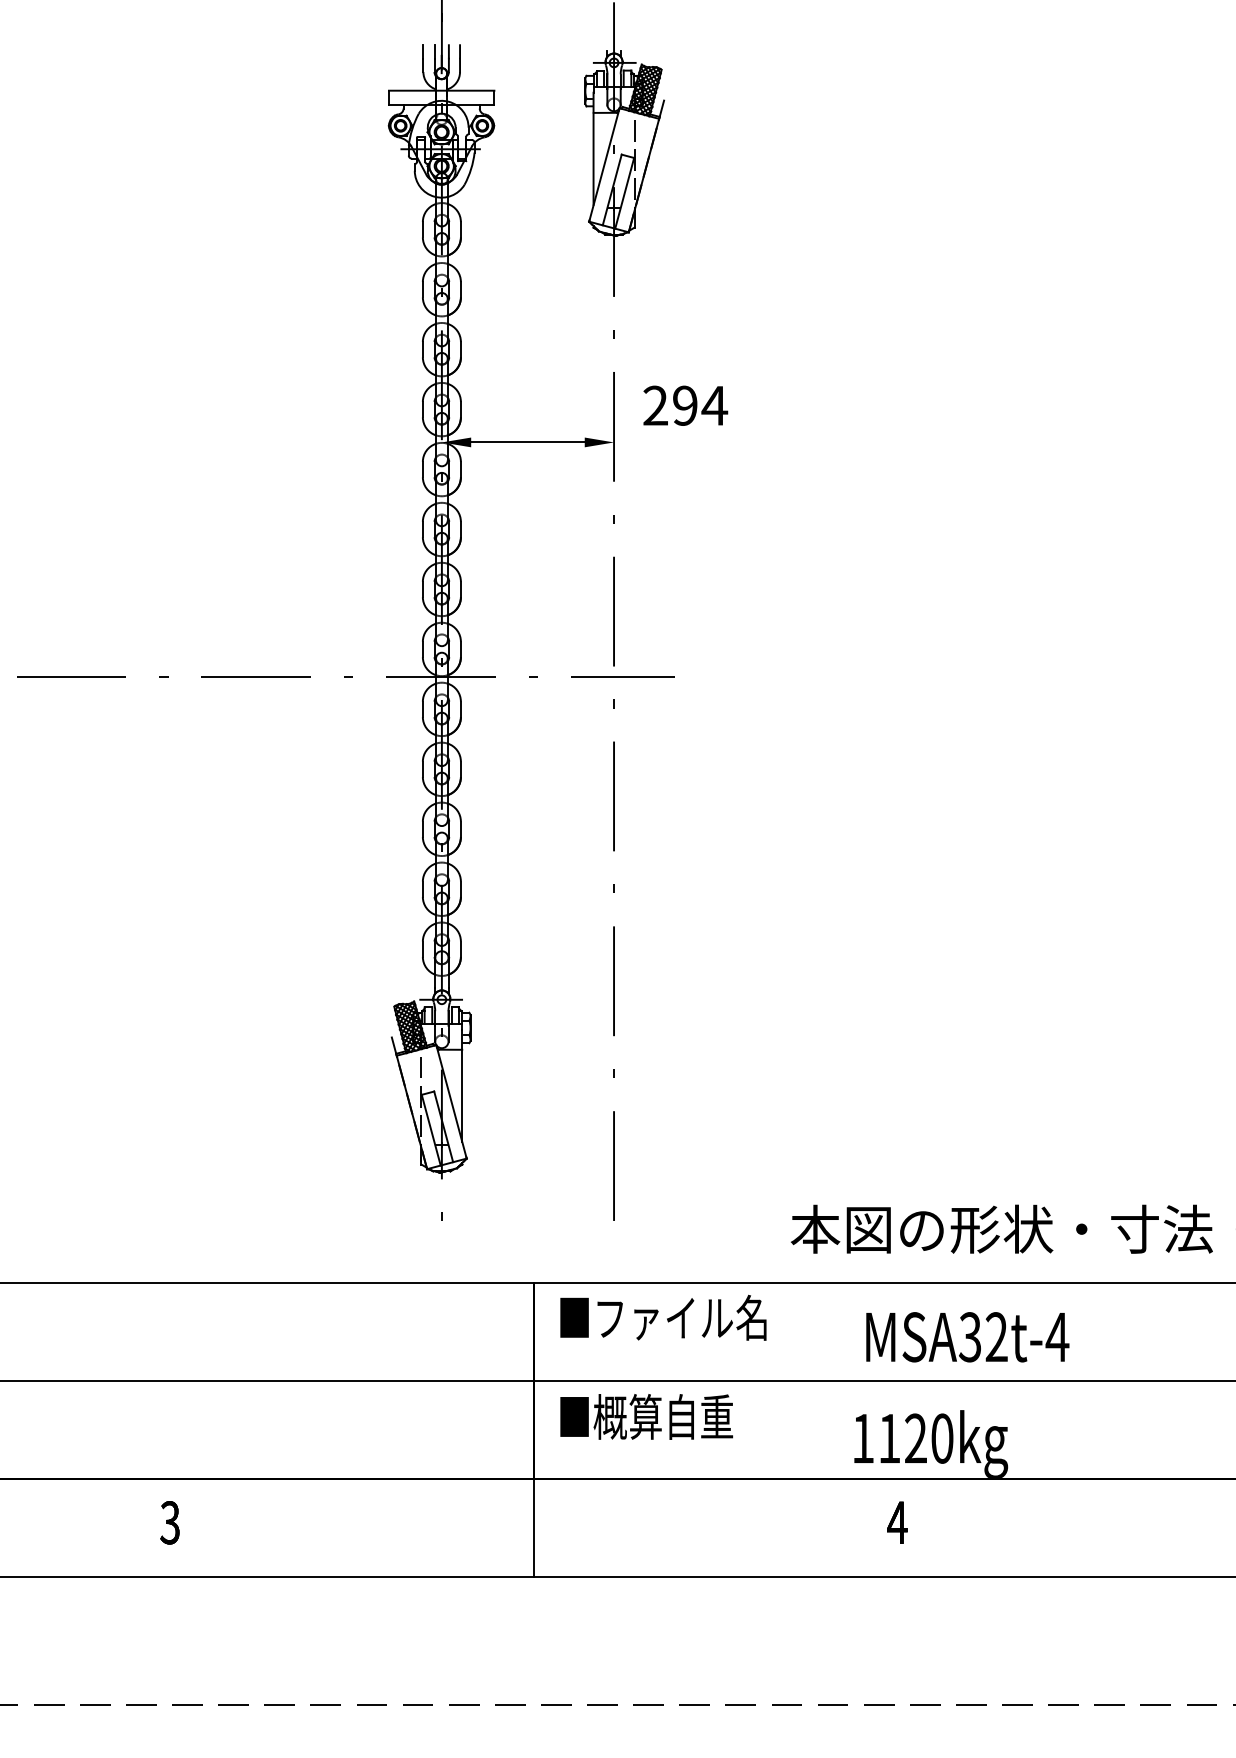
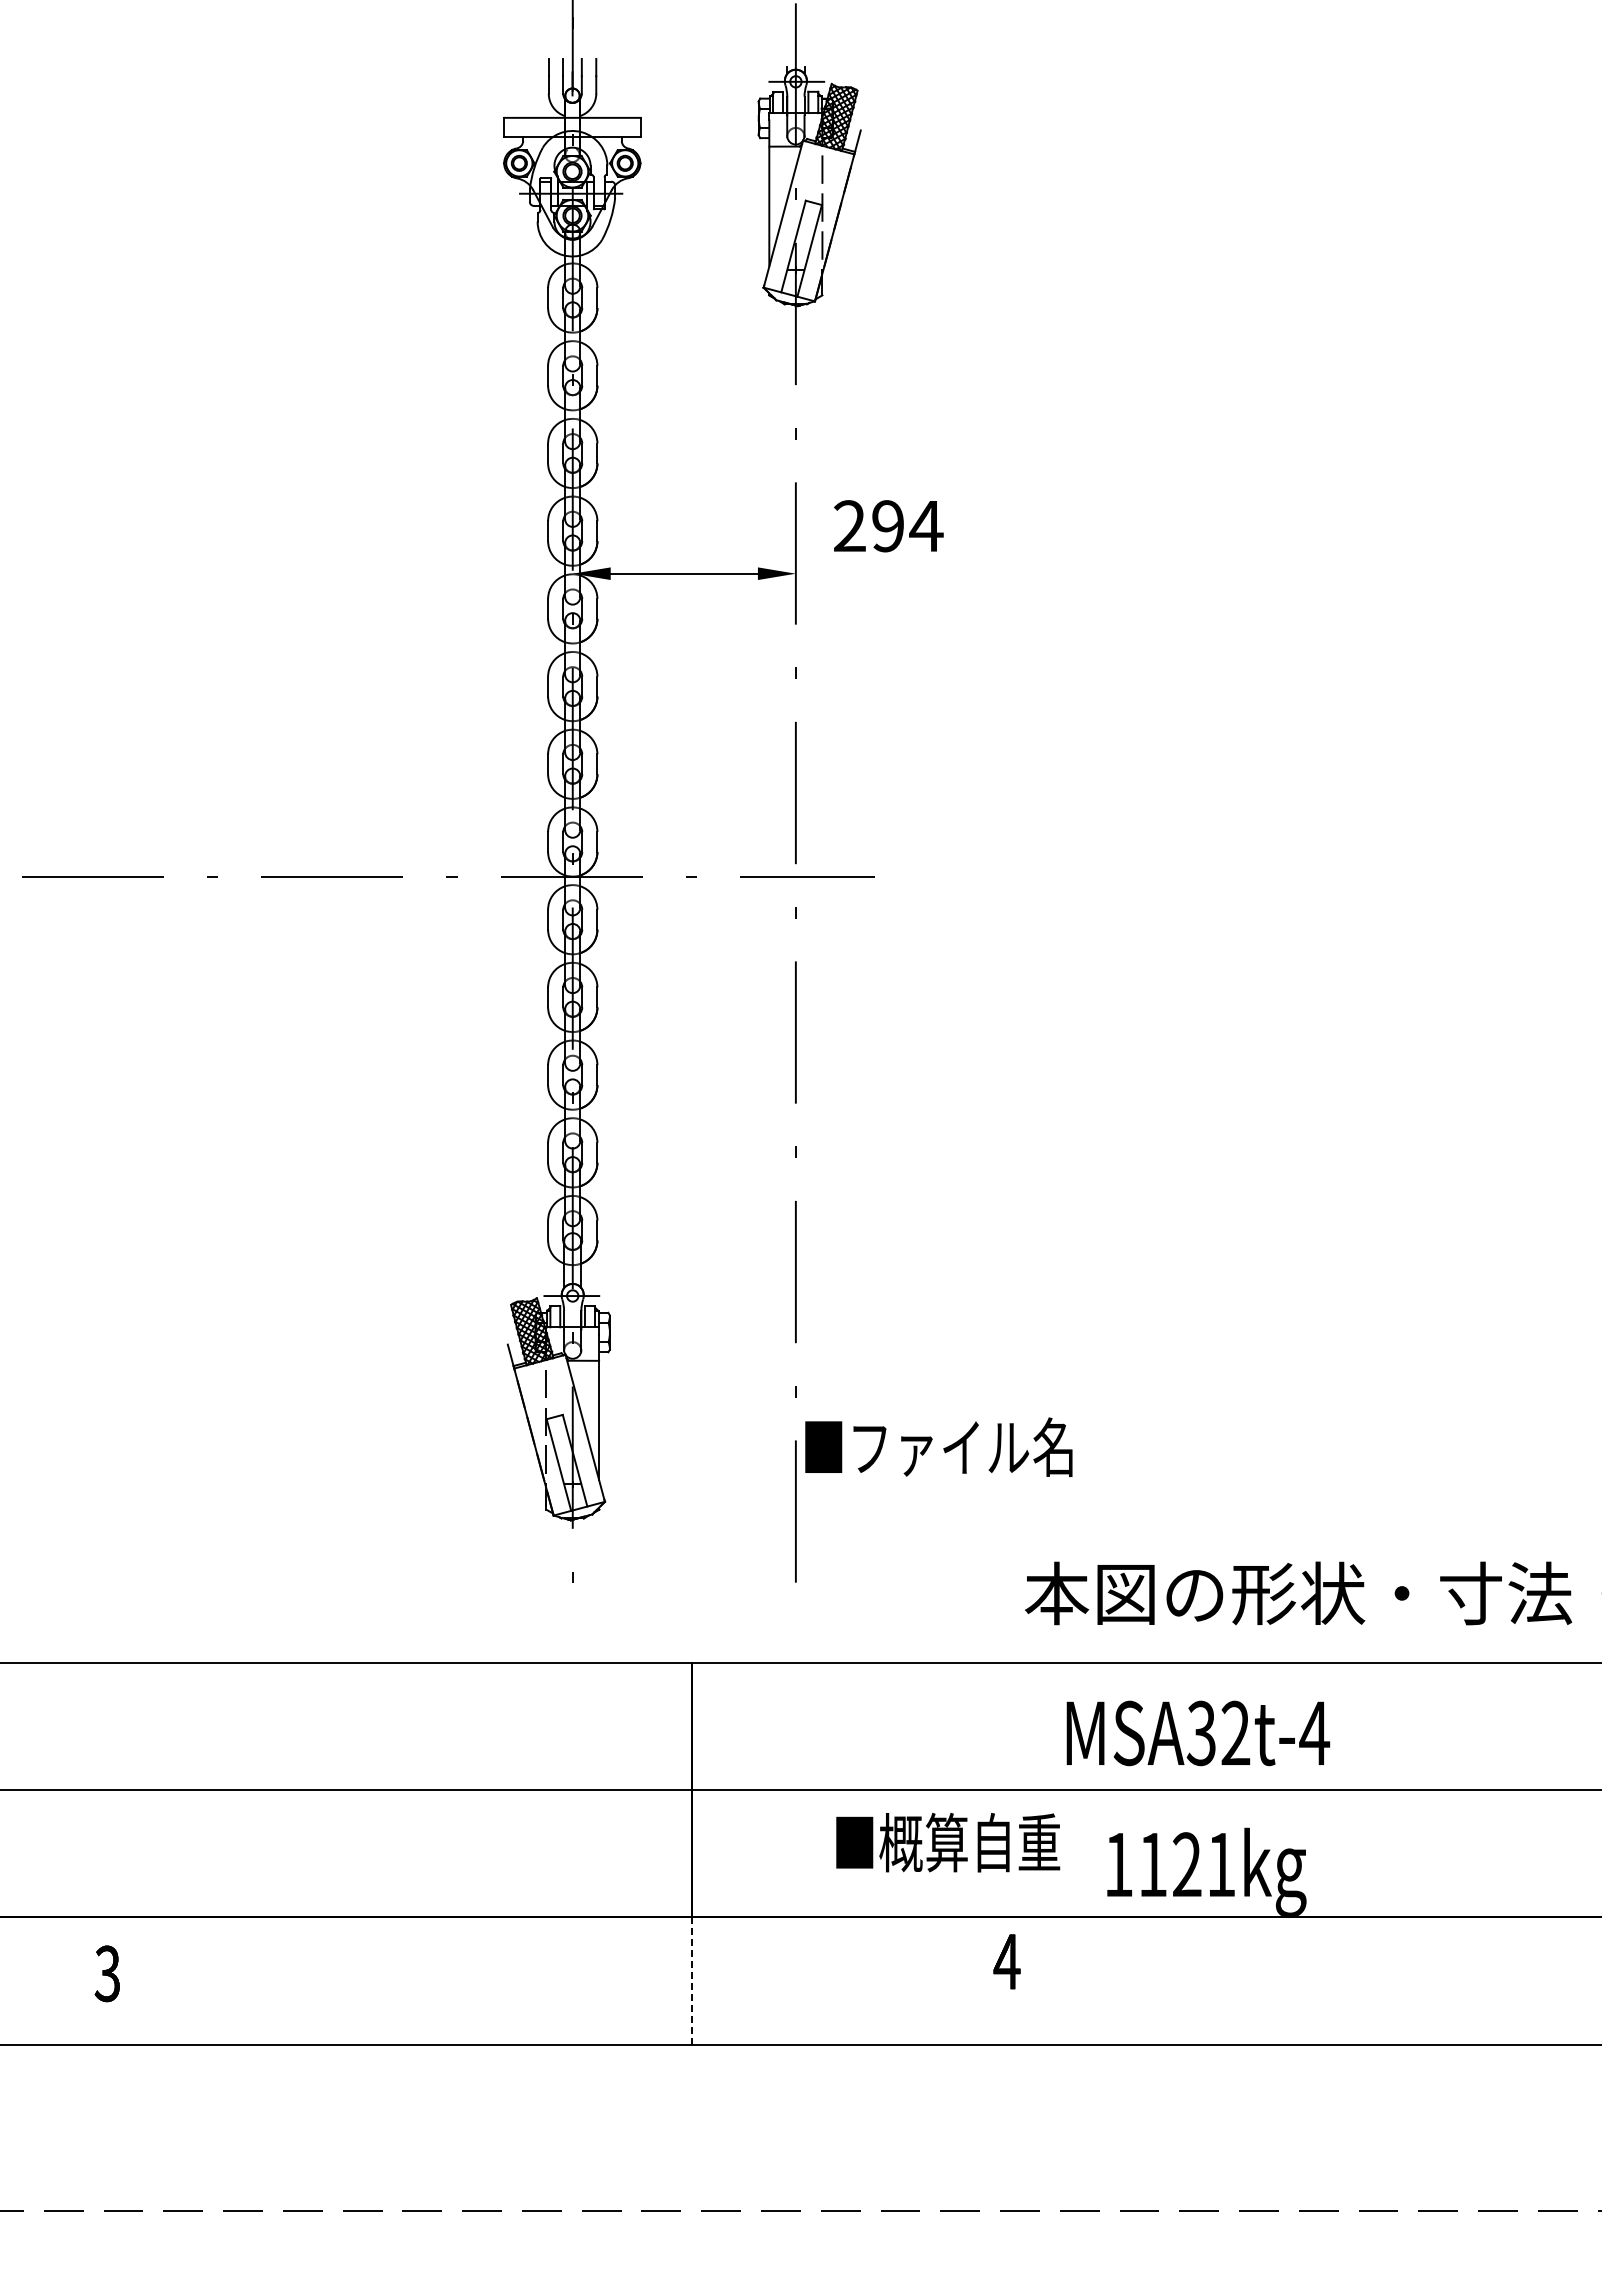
text: (663, 1317) -> (938, 1446), moved
text: (967, 1337) -> (1198, 1733), moved
text: (646, 1416) -> (948, 1842), moved
text: (942, 1438) -> (1221, 1864), 1120kg -> 1121kg
text: (169, 1522) -> (106, 1973), moved
text: (896, 1522) -> (1006, 1961), moved
line: (533, 1527) -> (691, 1980), solid -> dashed

